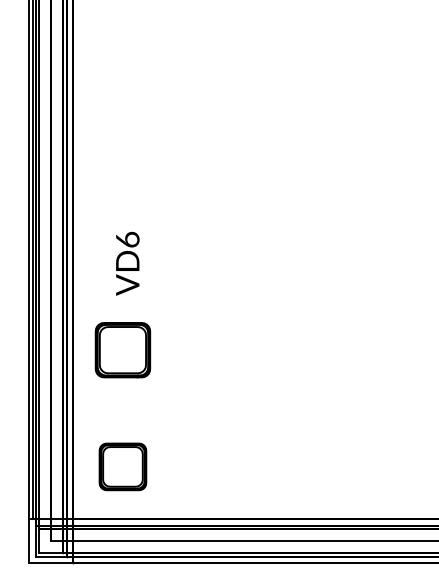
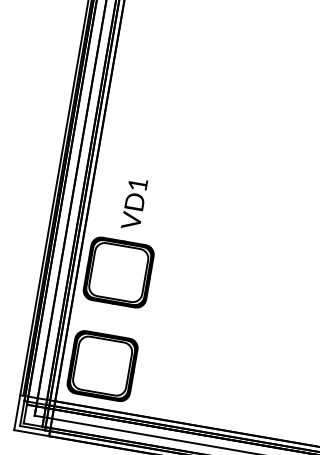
text: (127, 239) -> (137, 184), VD6 -> VD1
part: (122, 349) -> (118, 271), size x1.43
part: (122, 466) -> (102, 365), size x1.67

